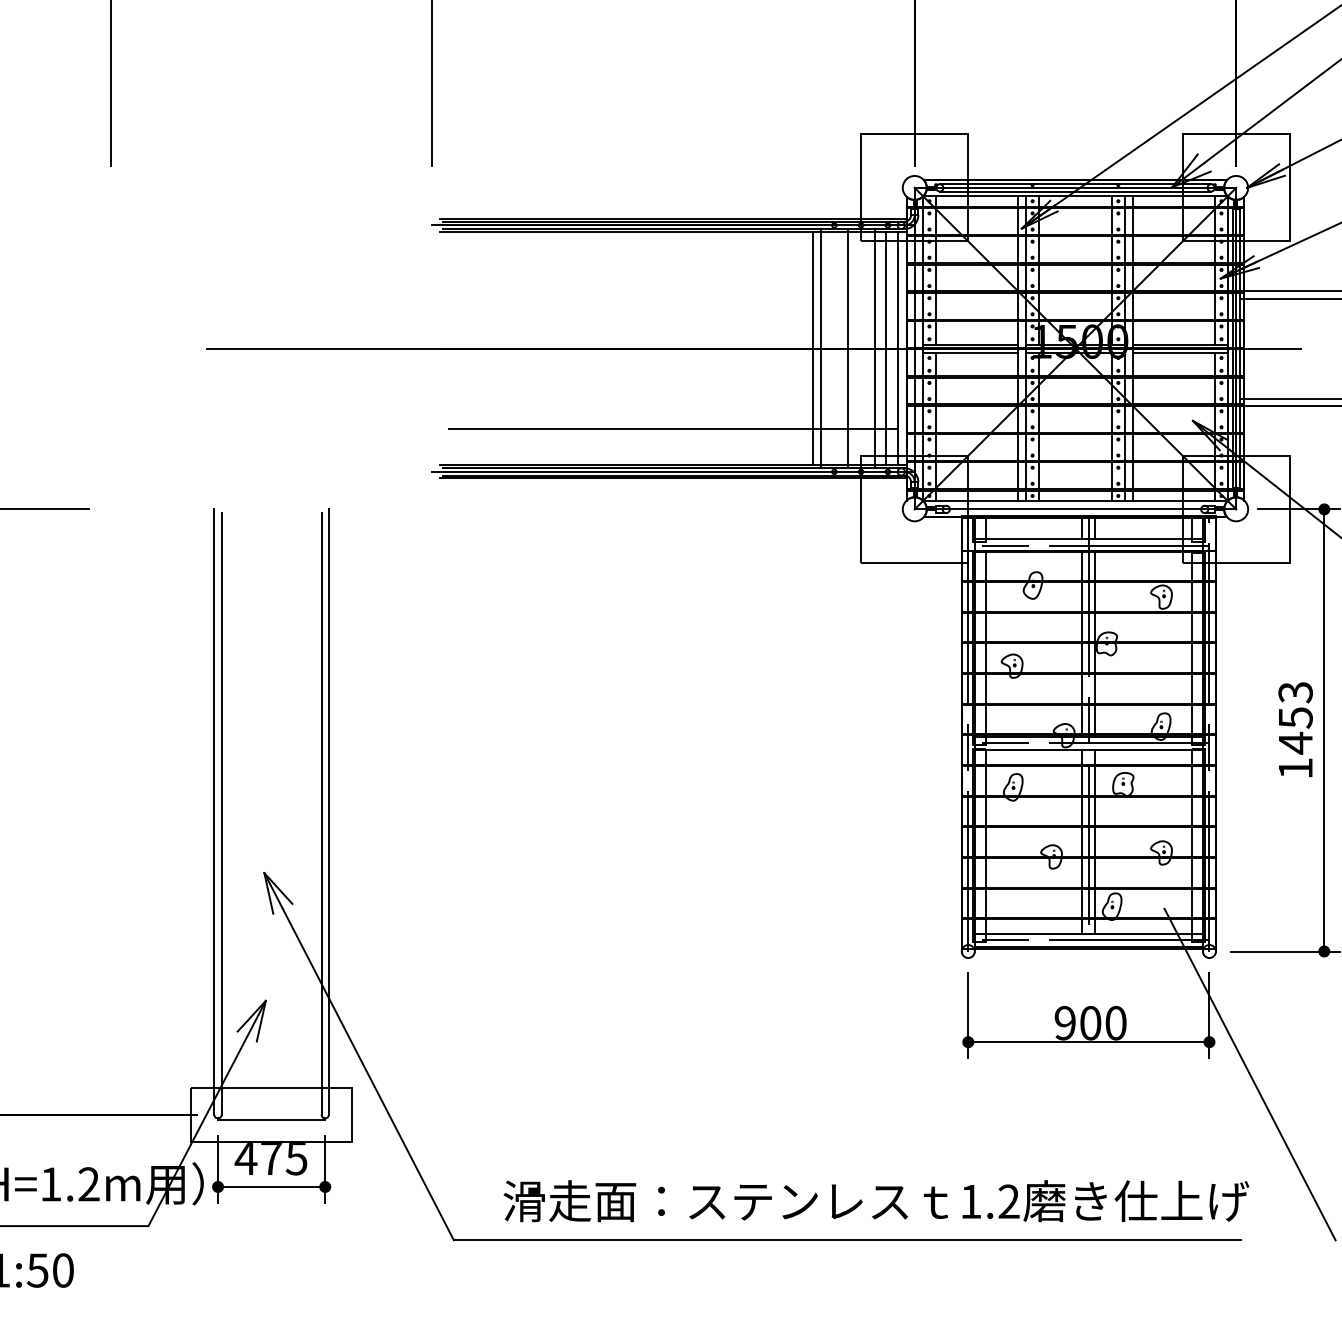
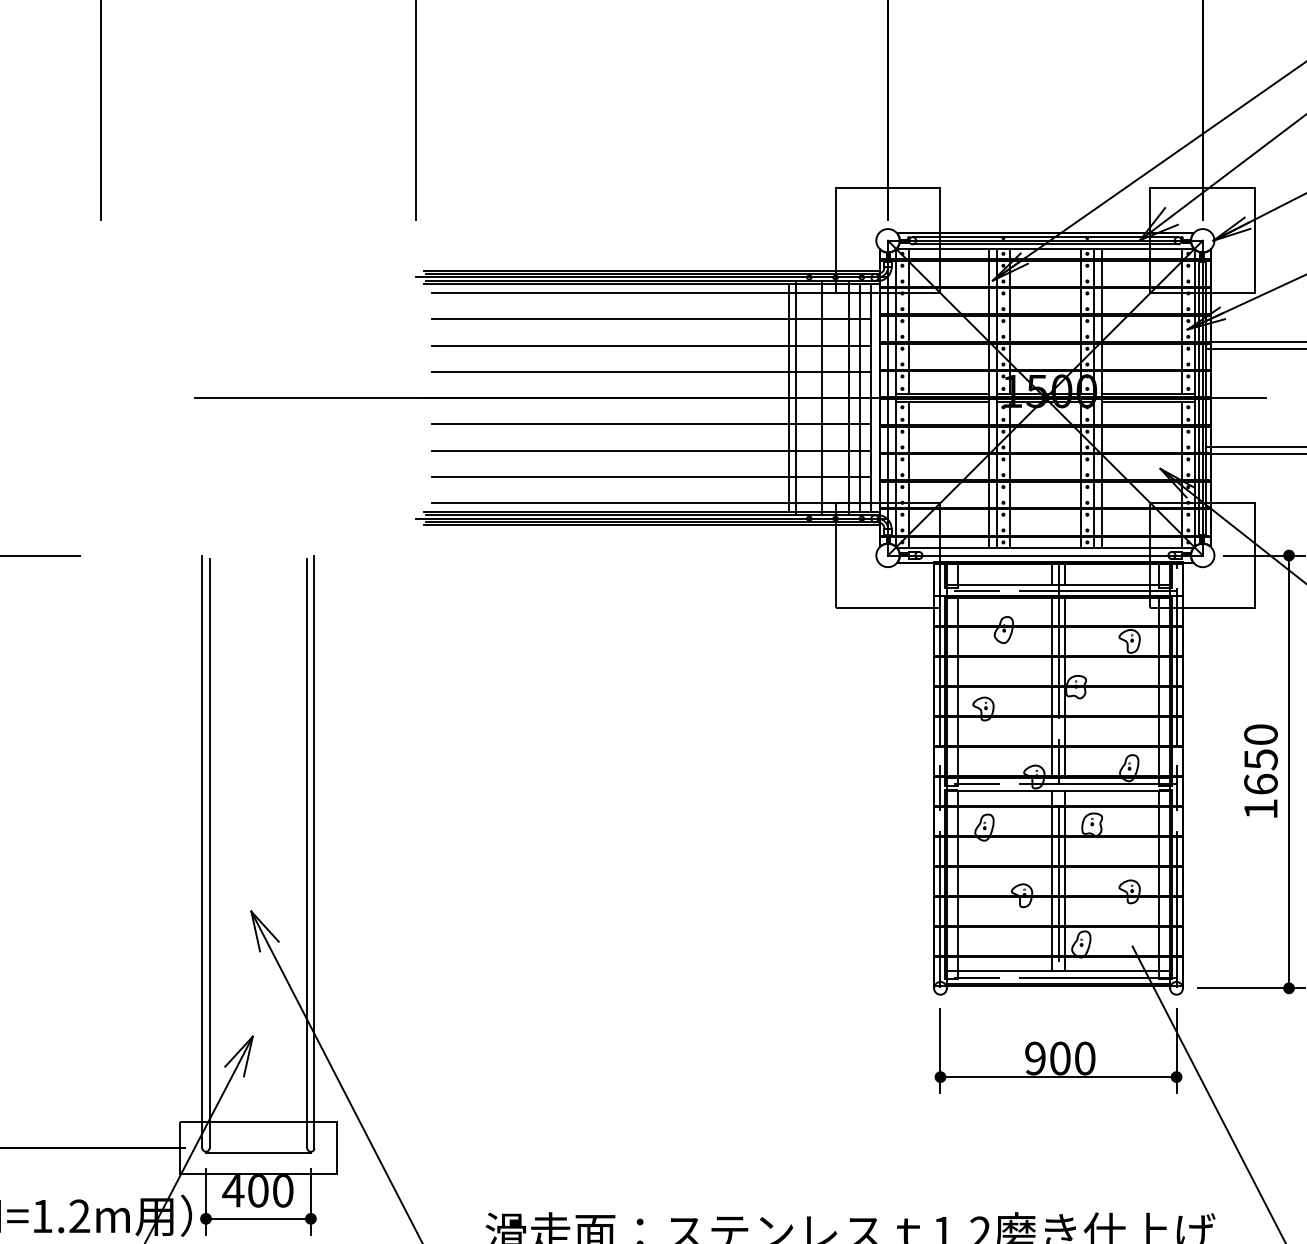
line: (673, 241) -> (651, 293), added
line: (673, 268) -> (651, 319), added
line: (673, 295) -> (651, 346), added
line: (673, 321) -> (651, 371), added
line: (673, 375) -> (651, 424), added
line: (673, 402) -> (651, 450), added
line: (673, 455) -> (651, 502), added
text: (1295, 718) -> (1260, 760), 1453 -> 1650
text: (284, 1159) -> (271, 1191), 475 -> 400

